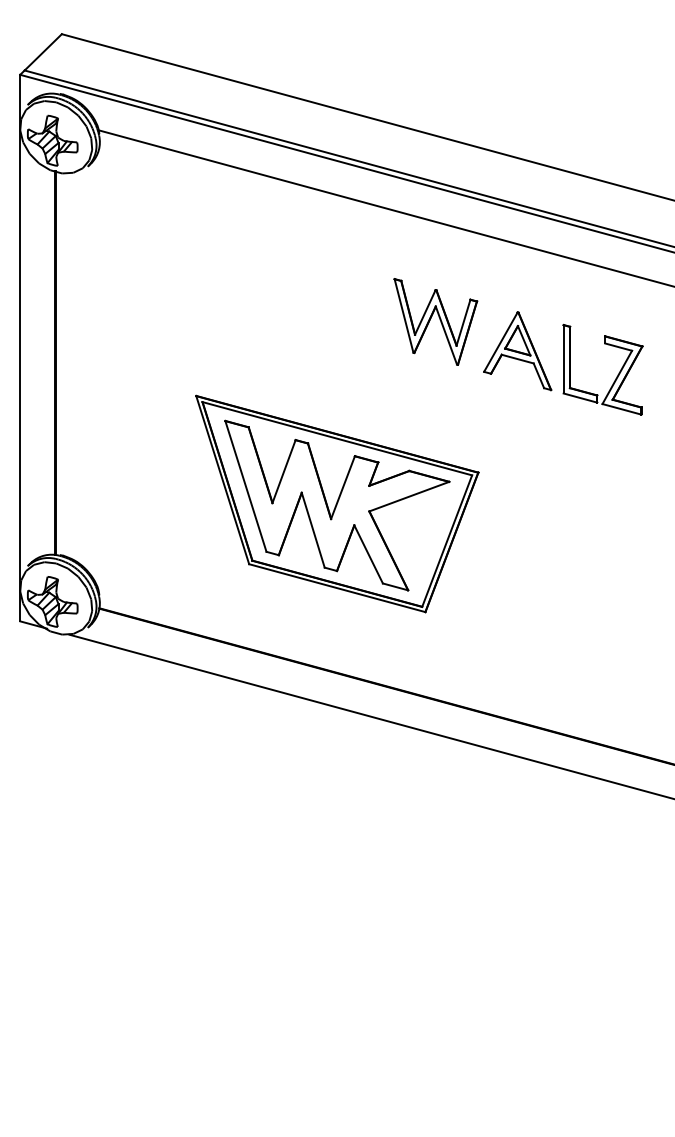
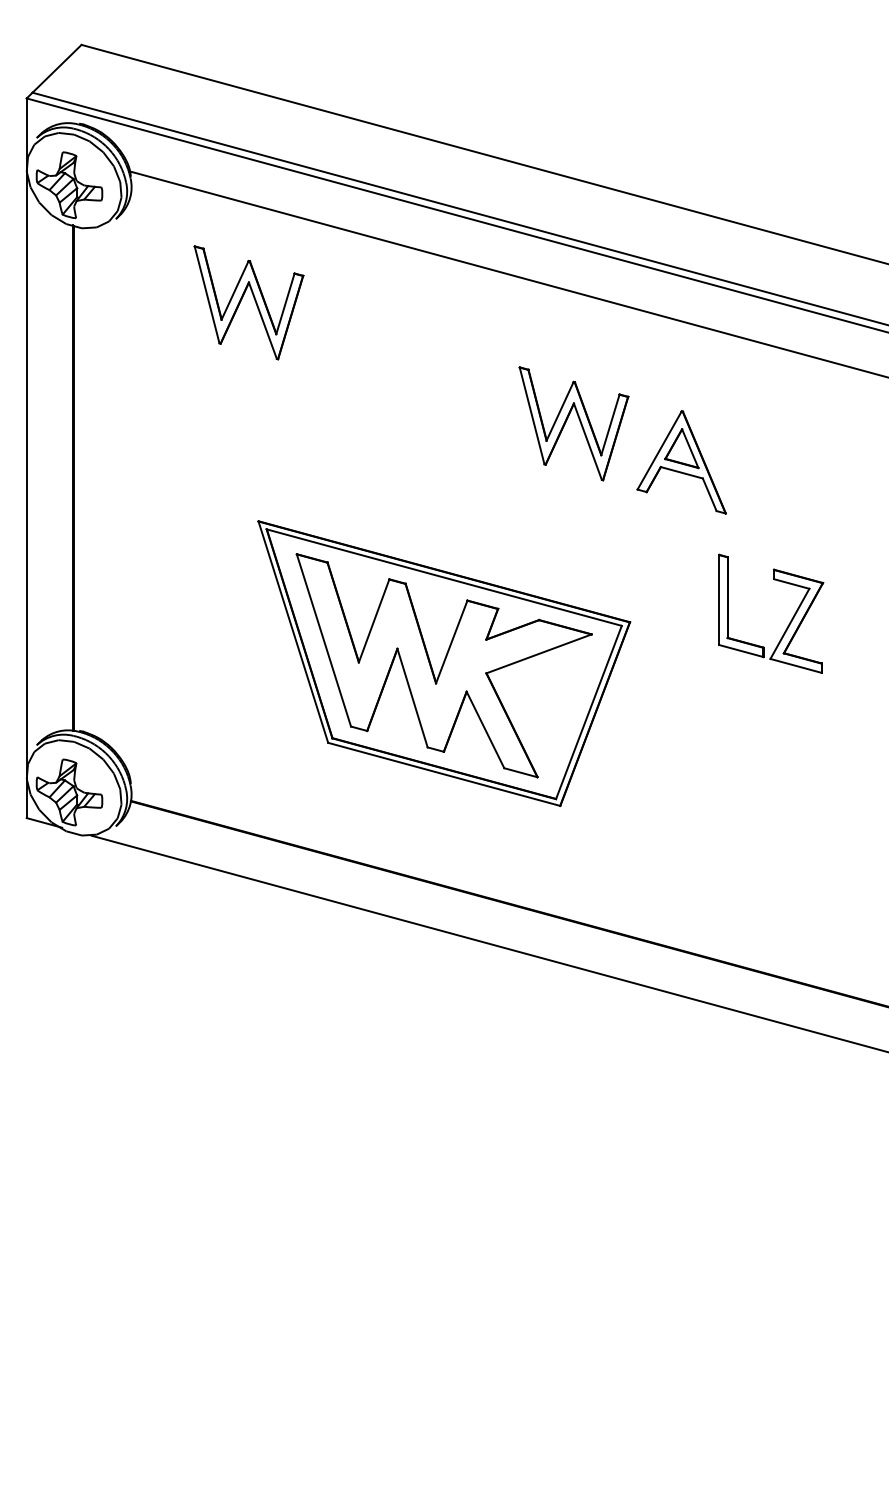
part: (193, 229) -> (254, 301), added
part: (616, 376) -> (789, 622), moved

